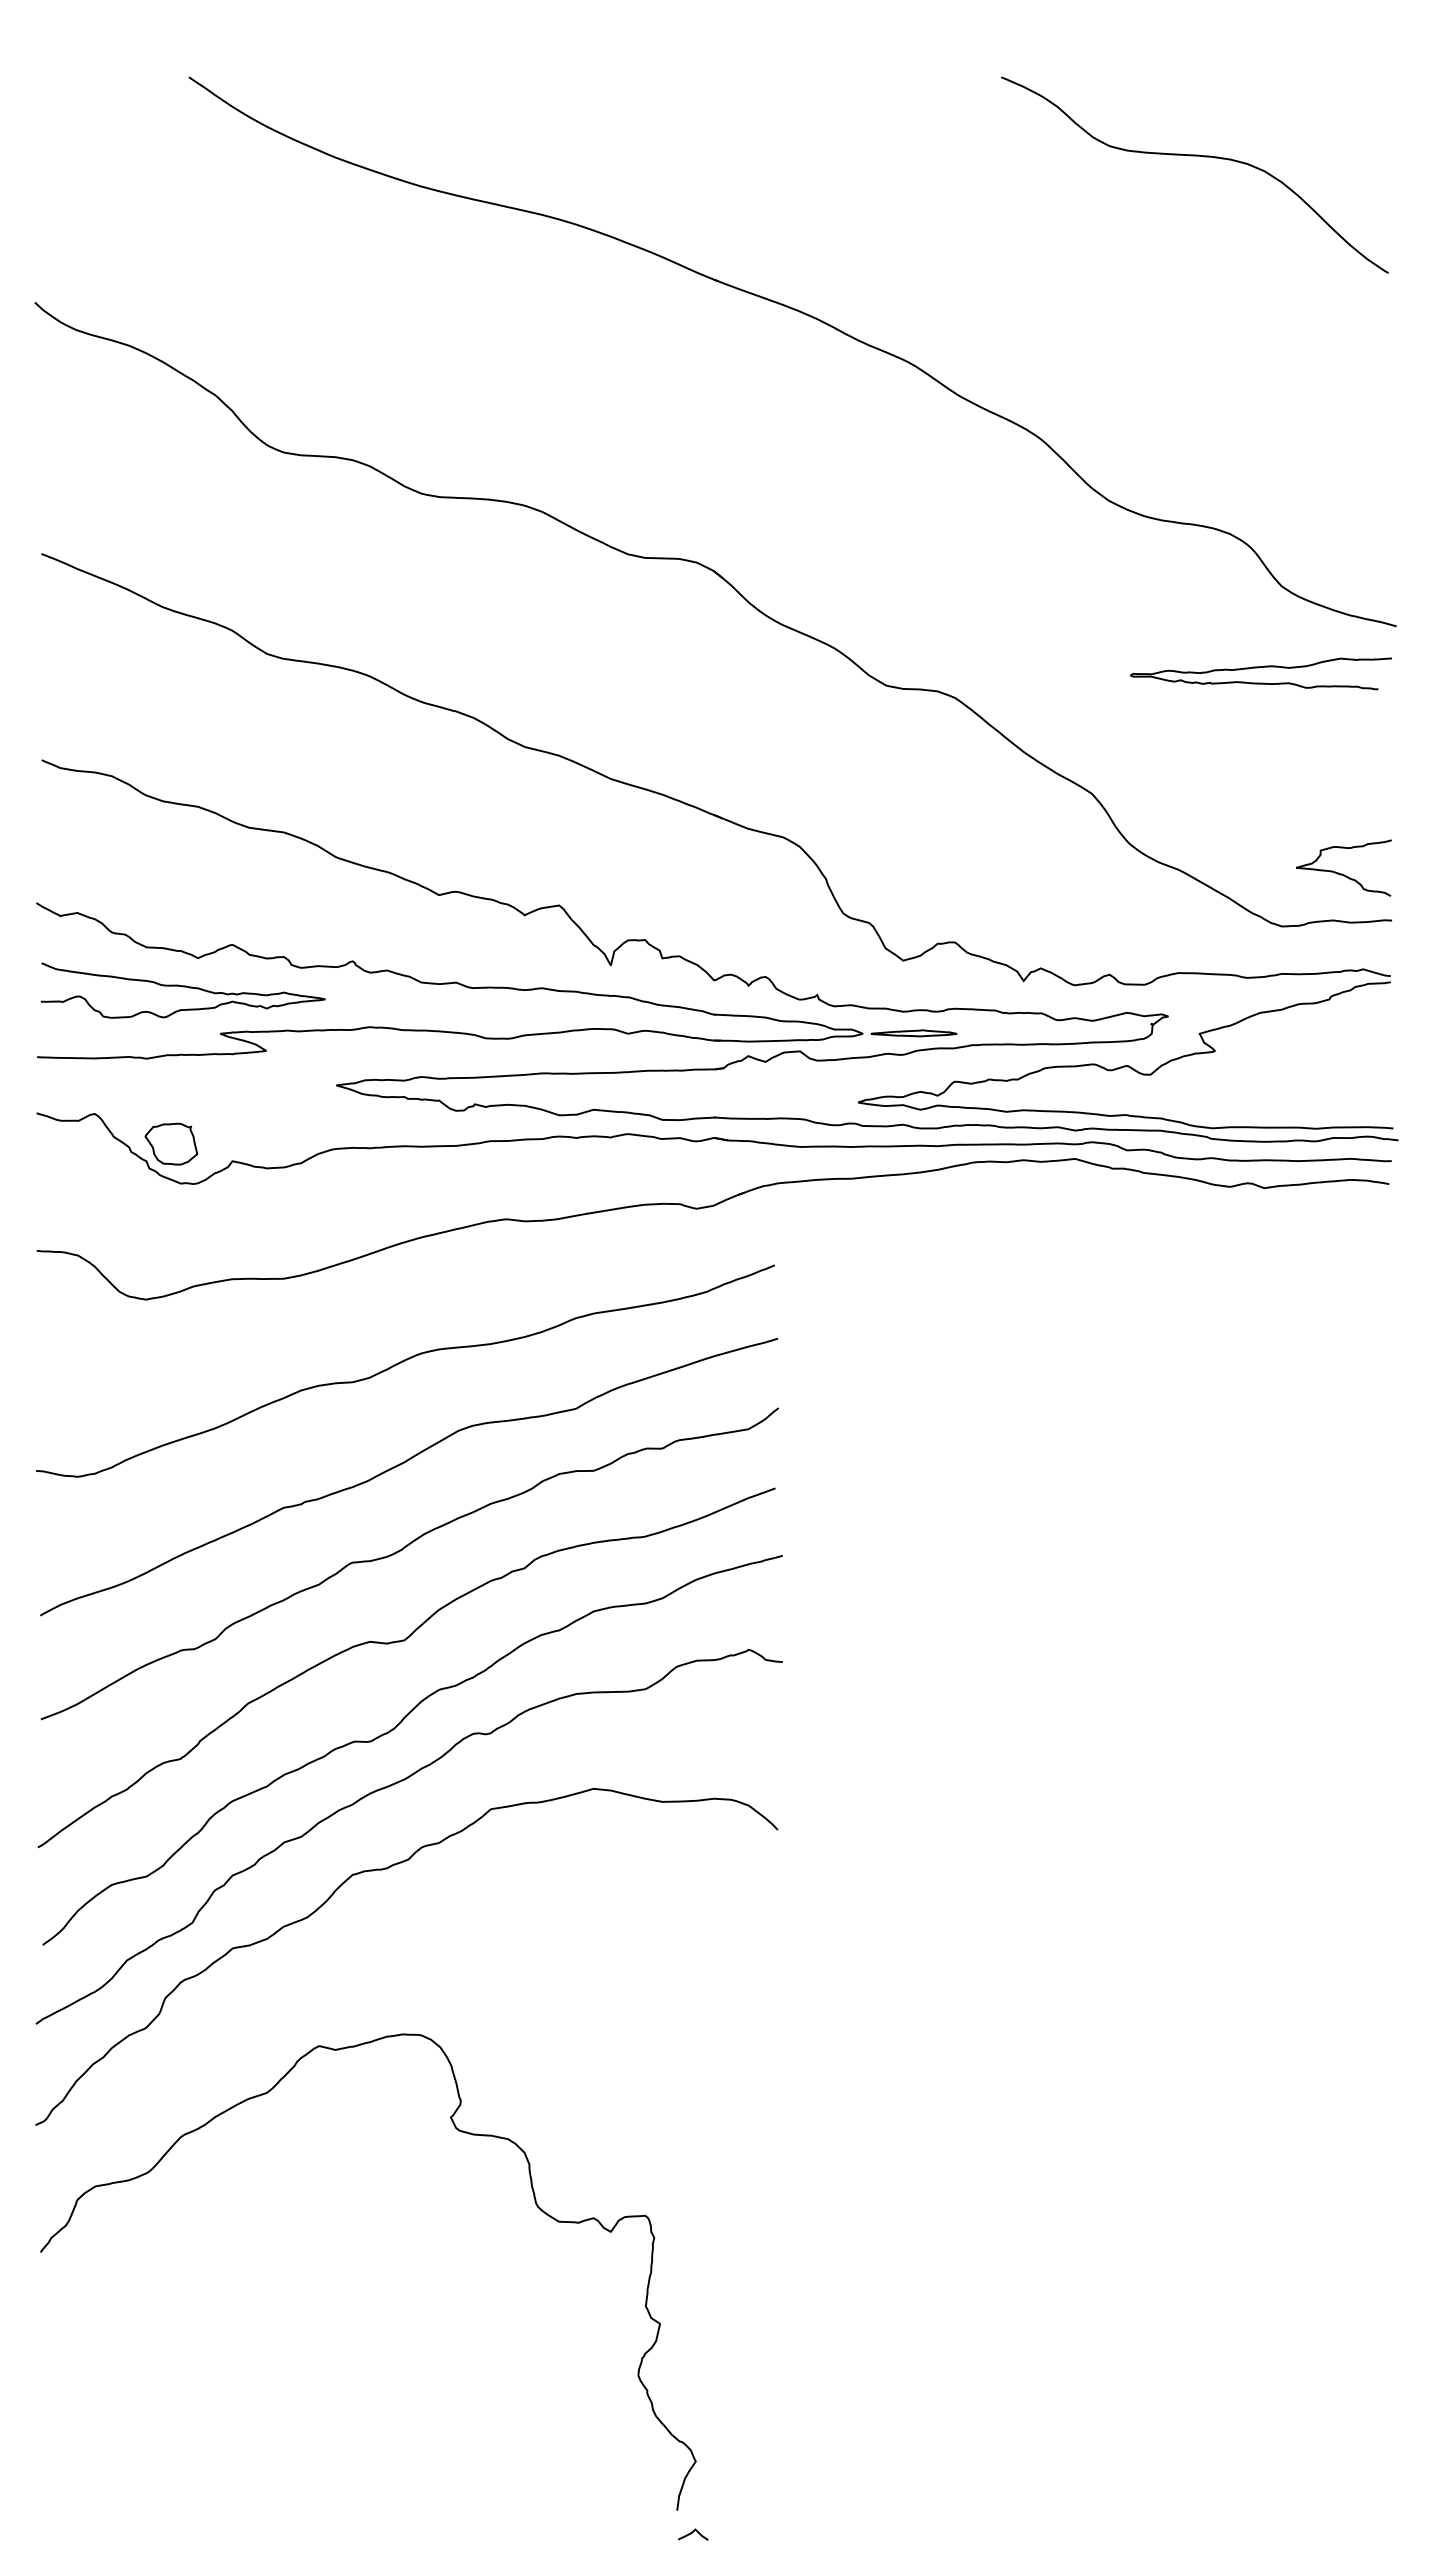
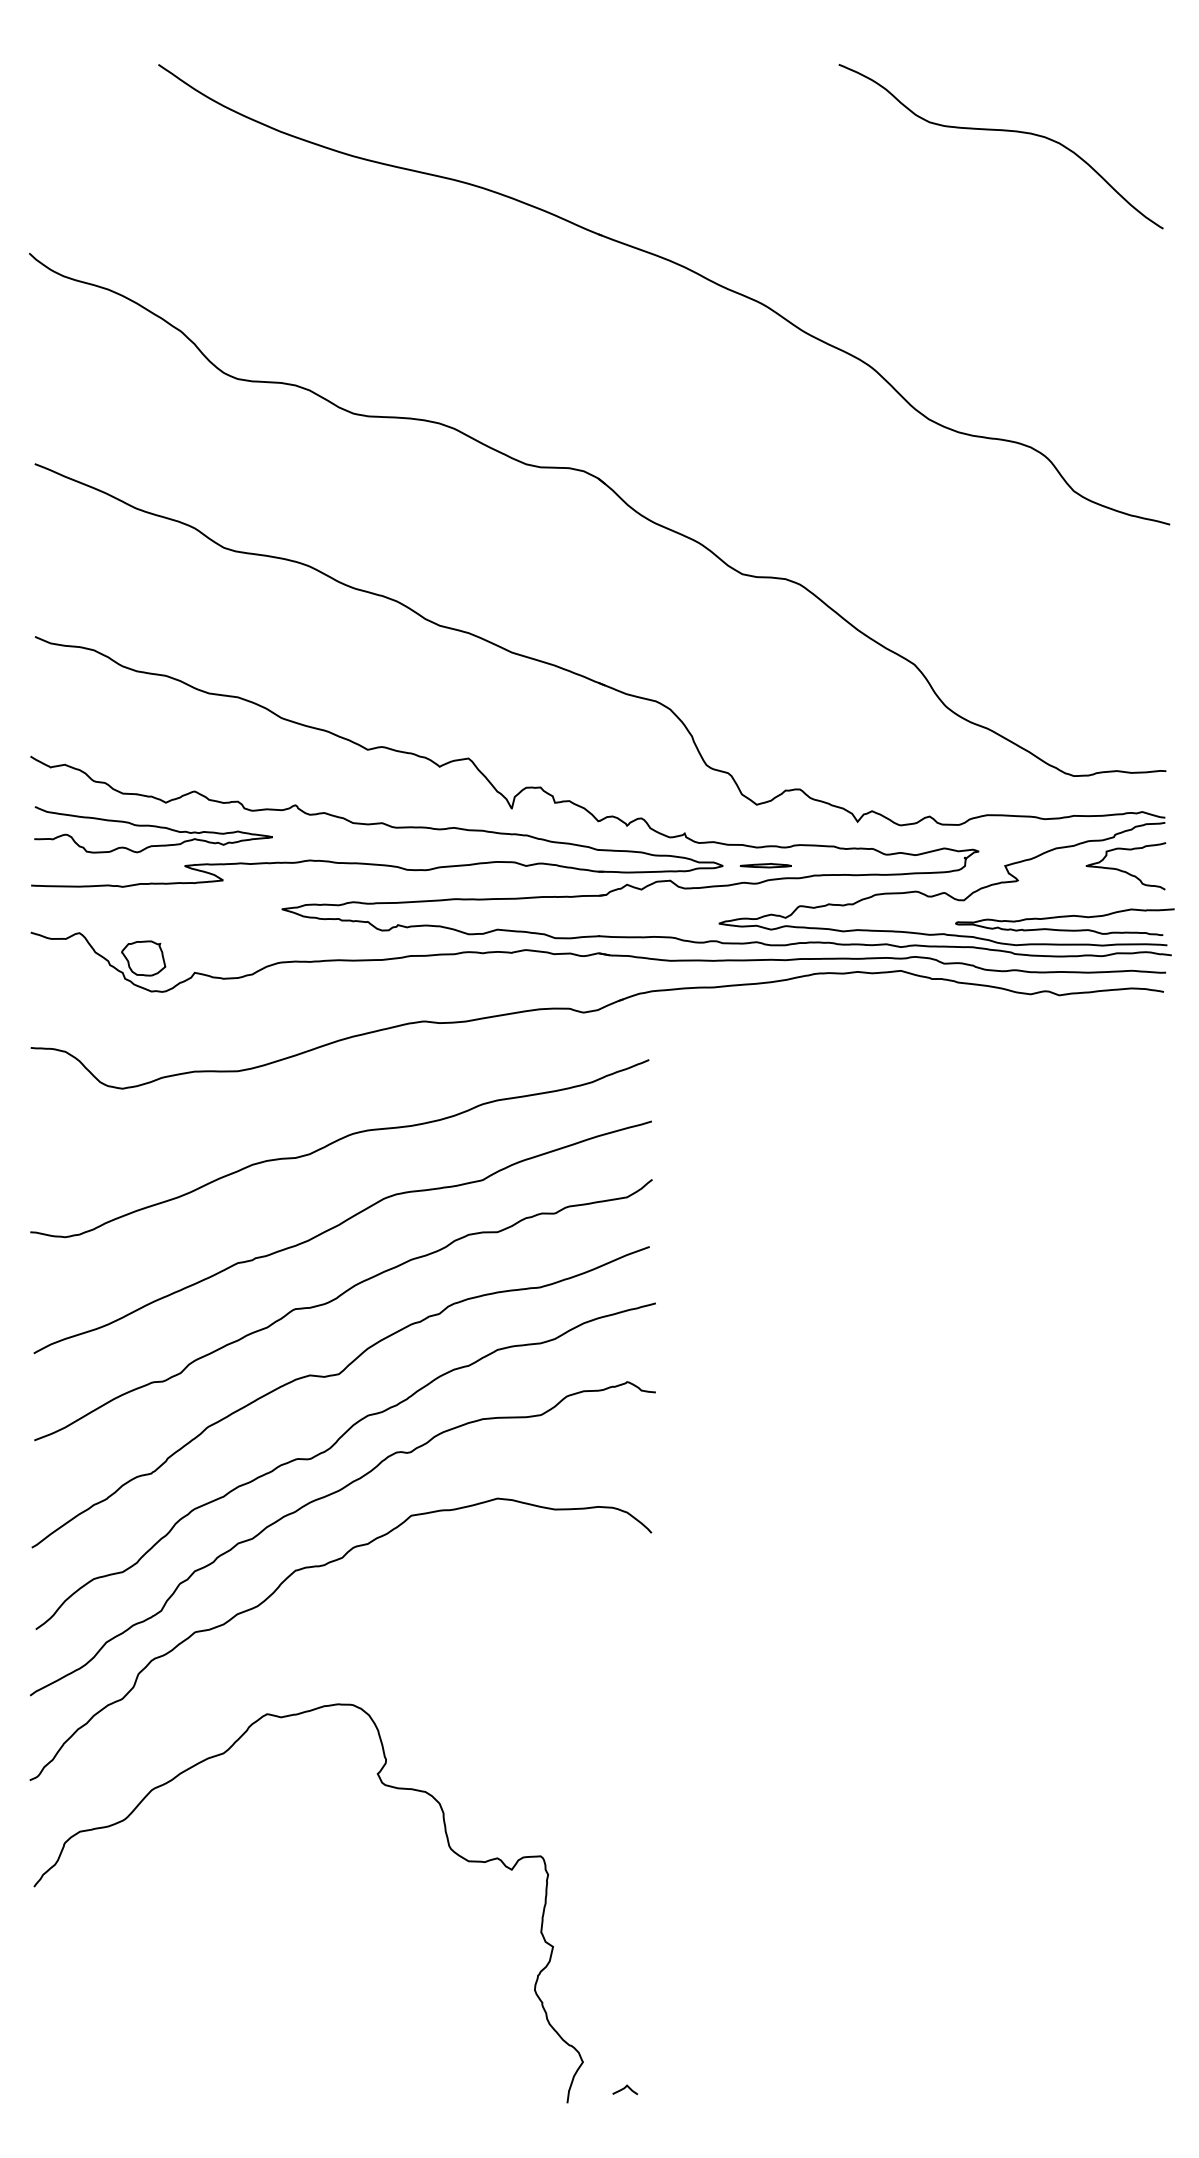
curve: (1259, 668) -> (1063, 917), moved
curve: (1342, 873) -> (1124, 870), moved
part: (913, 1033) -> (765, 865), size x0.71
curve: (692, 2533) -> (624, 2088), moved

